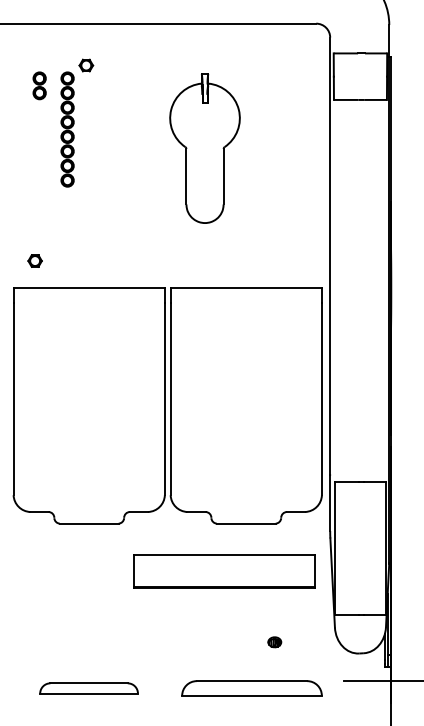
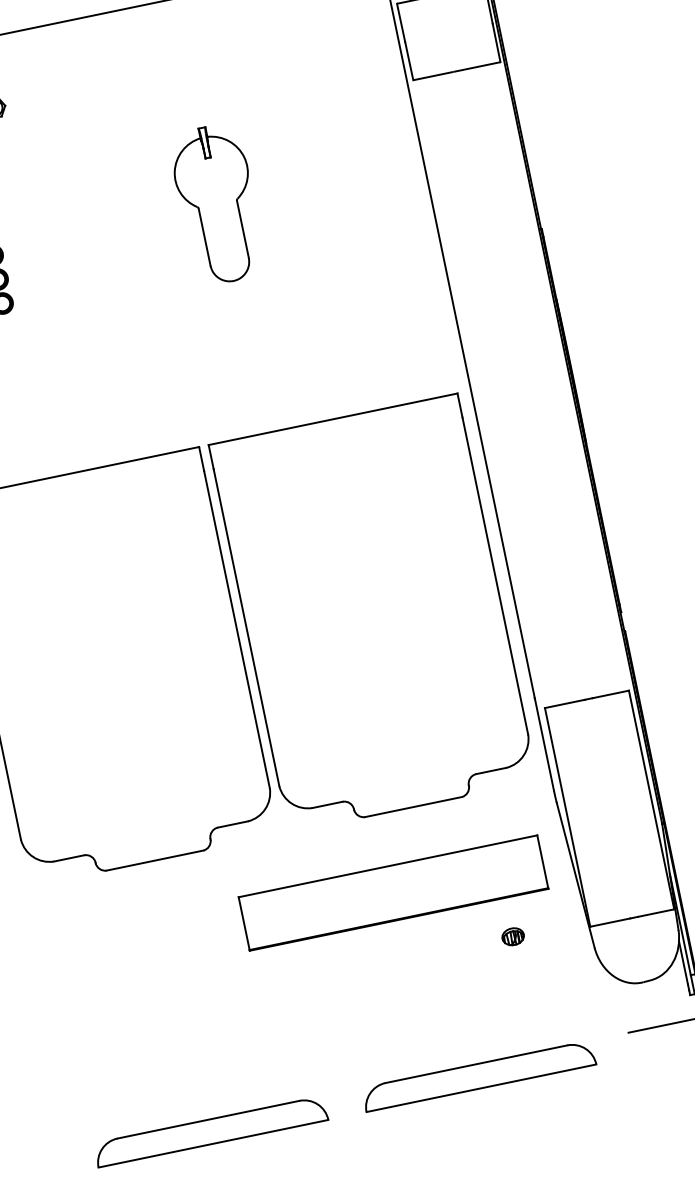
part: (204, 148) -> (216, 204), size x0.62
part: (274, 642) -> (512, 937), moved
part: (88, 688) -> (209, 1132), size x1.43

